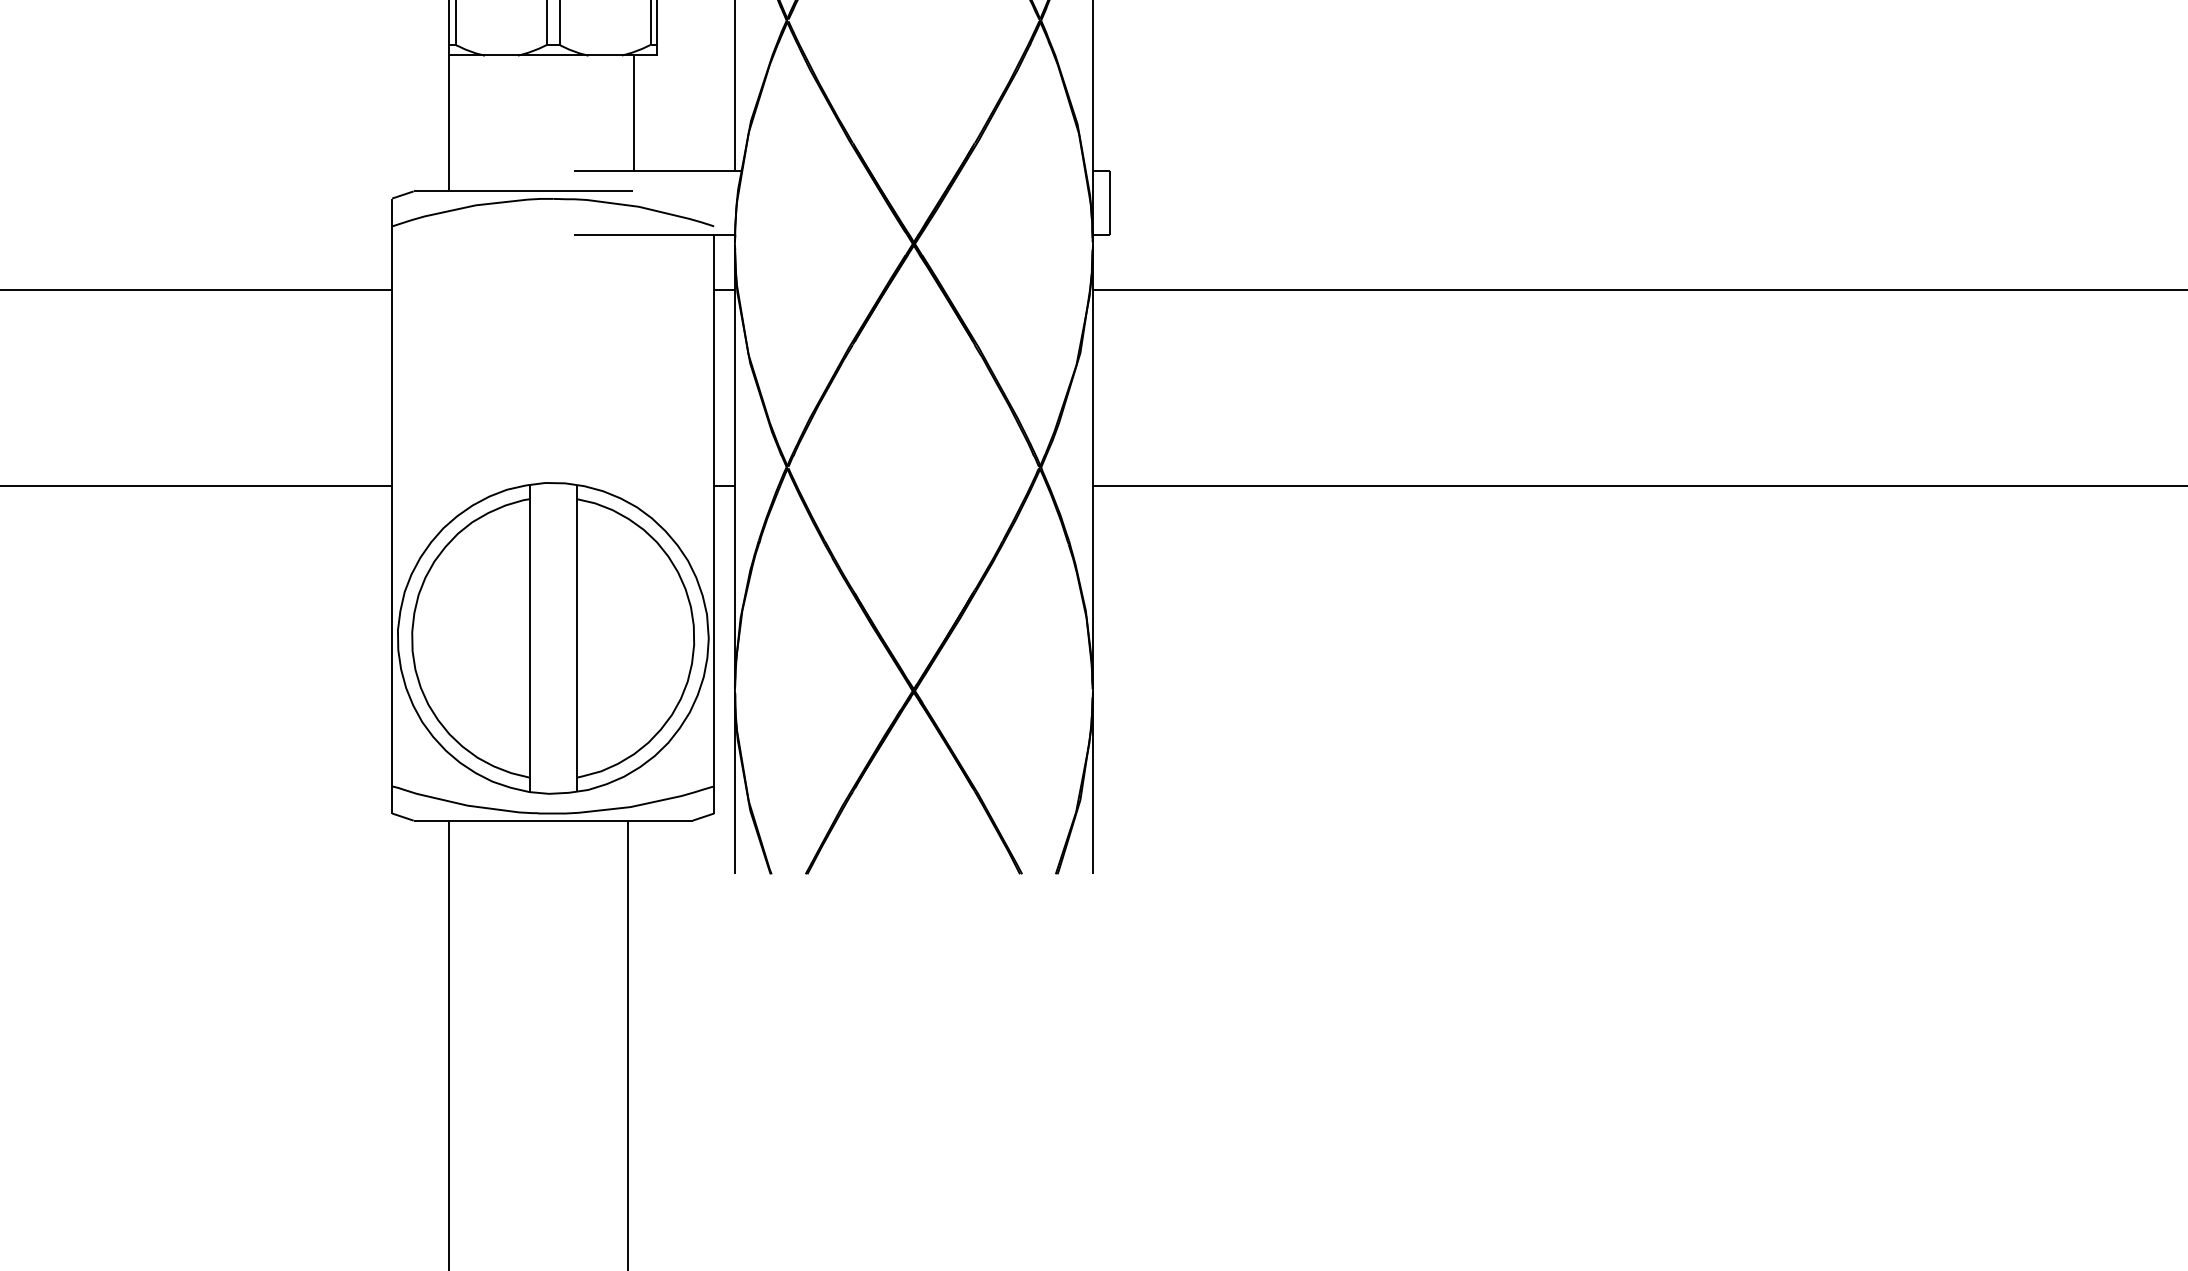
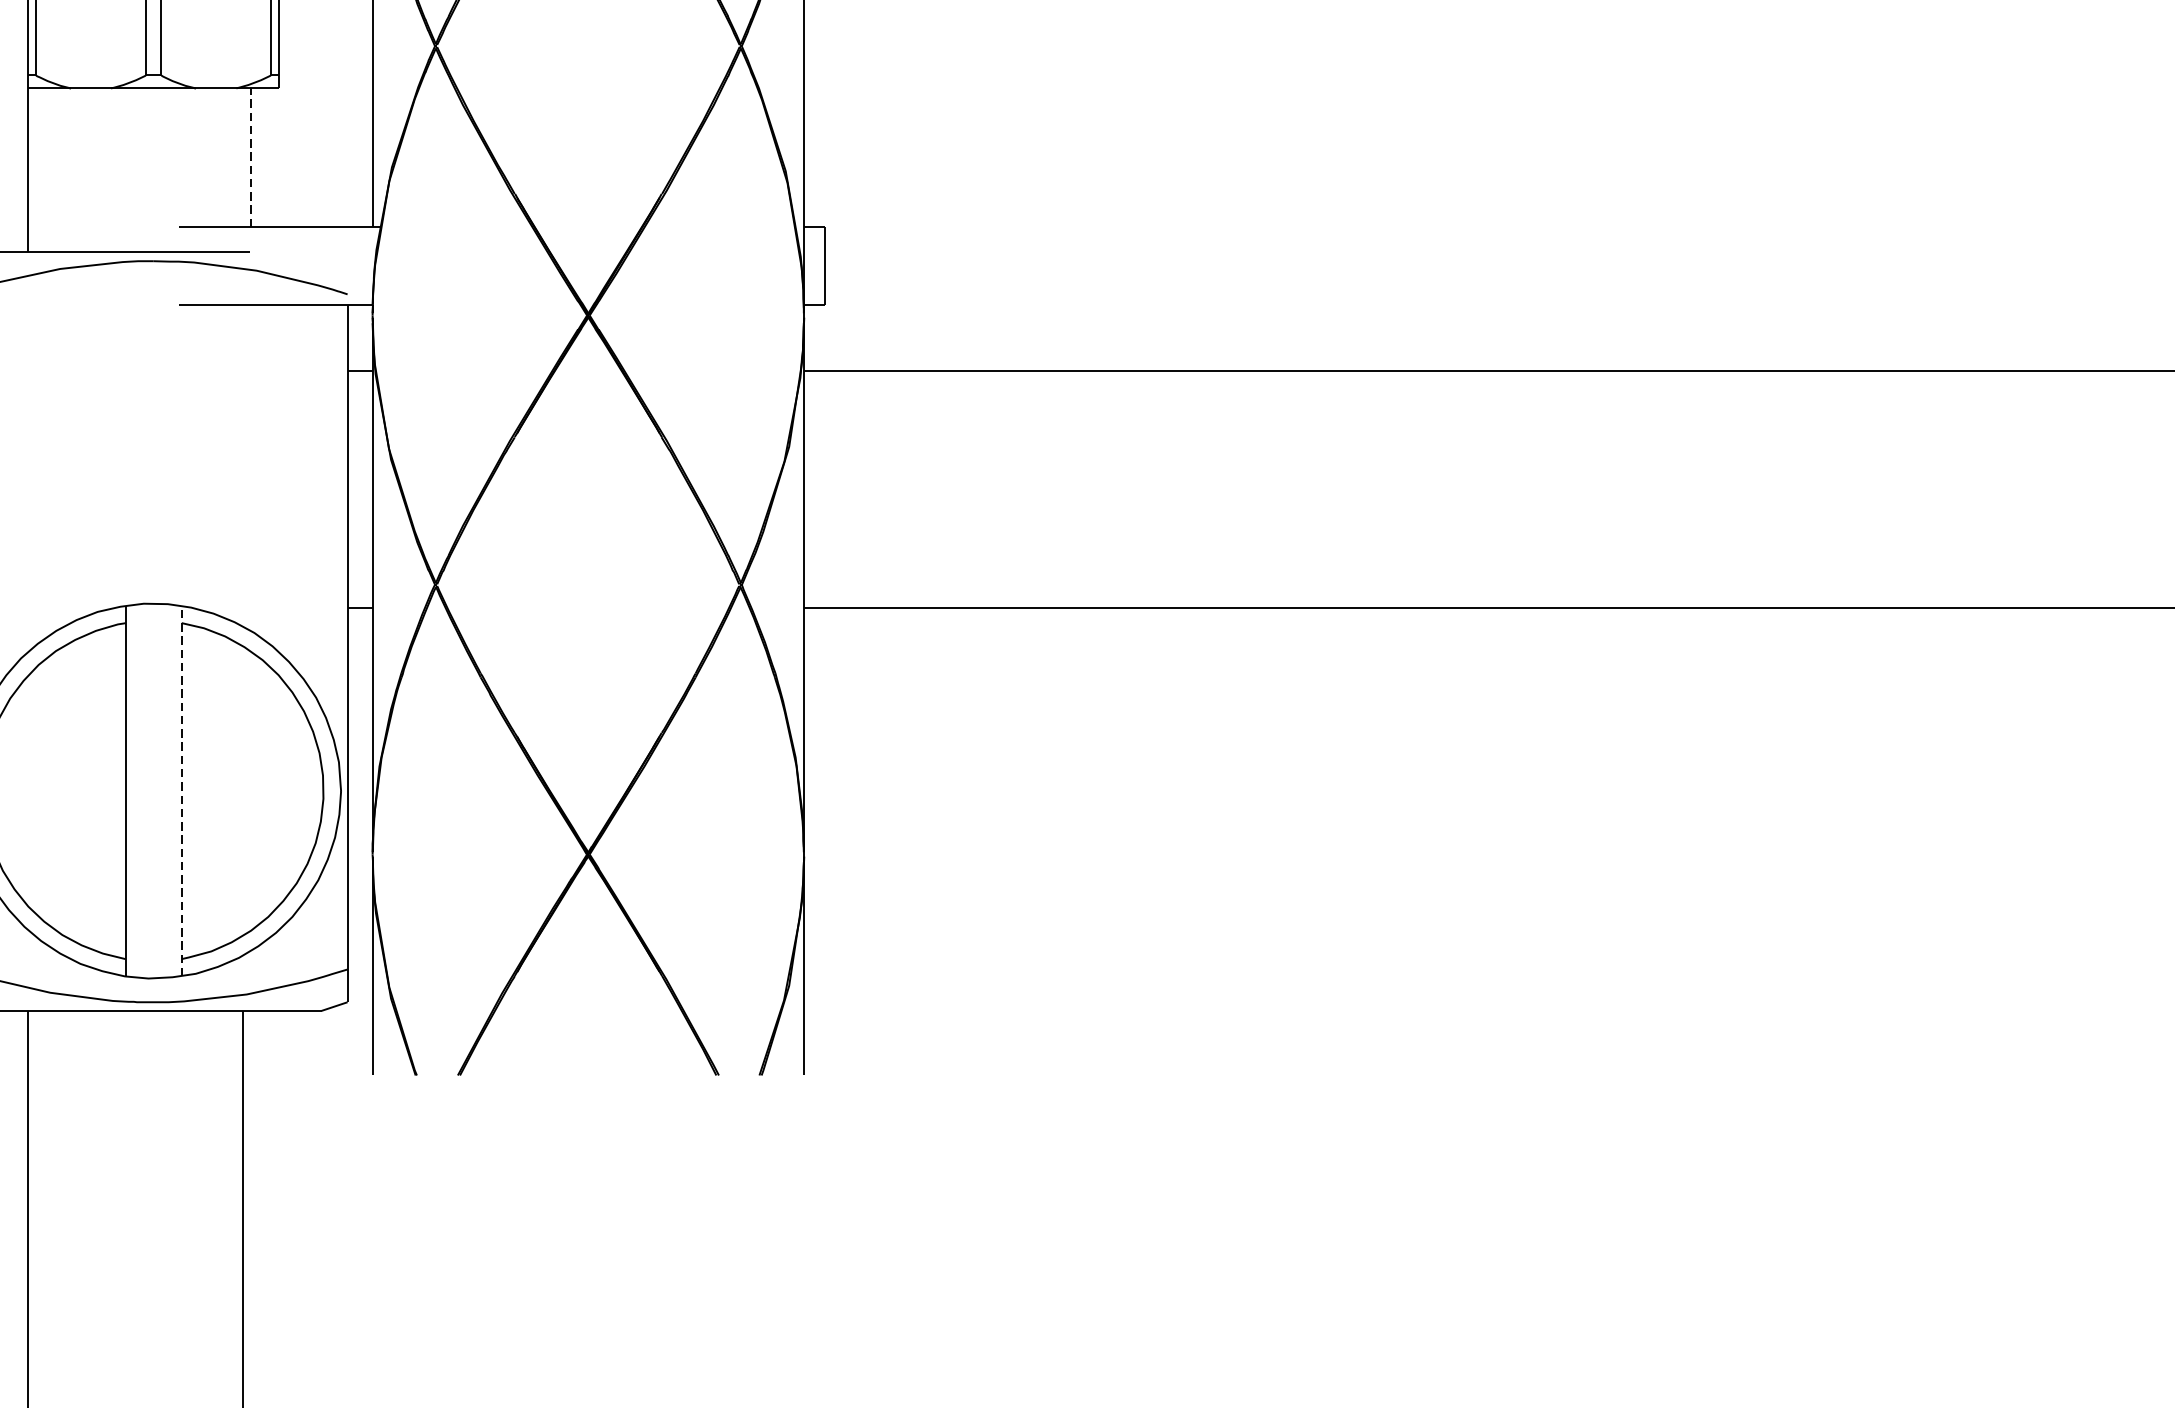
line: (633, 113) -> (250, 158), solid -> dashed
line: (576, 638) -> (181, 791), solid -> dashed

